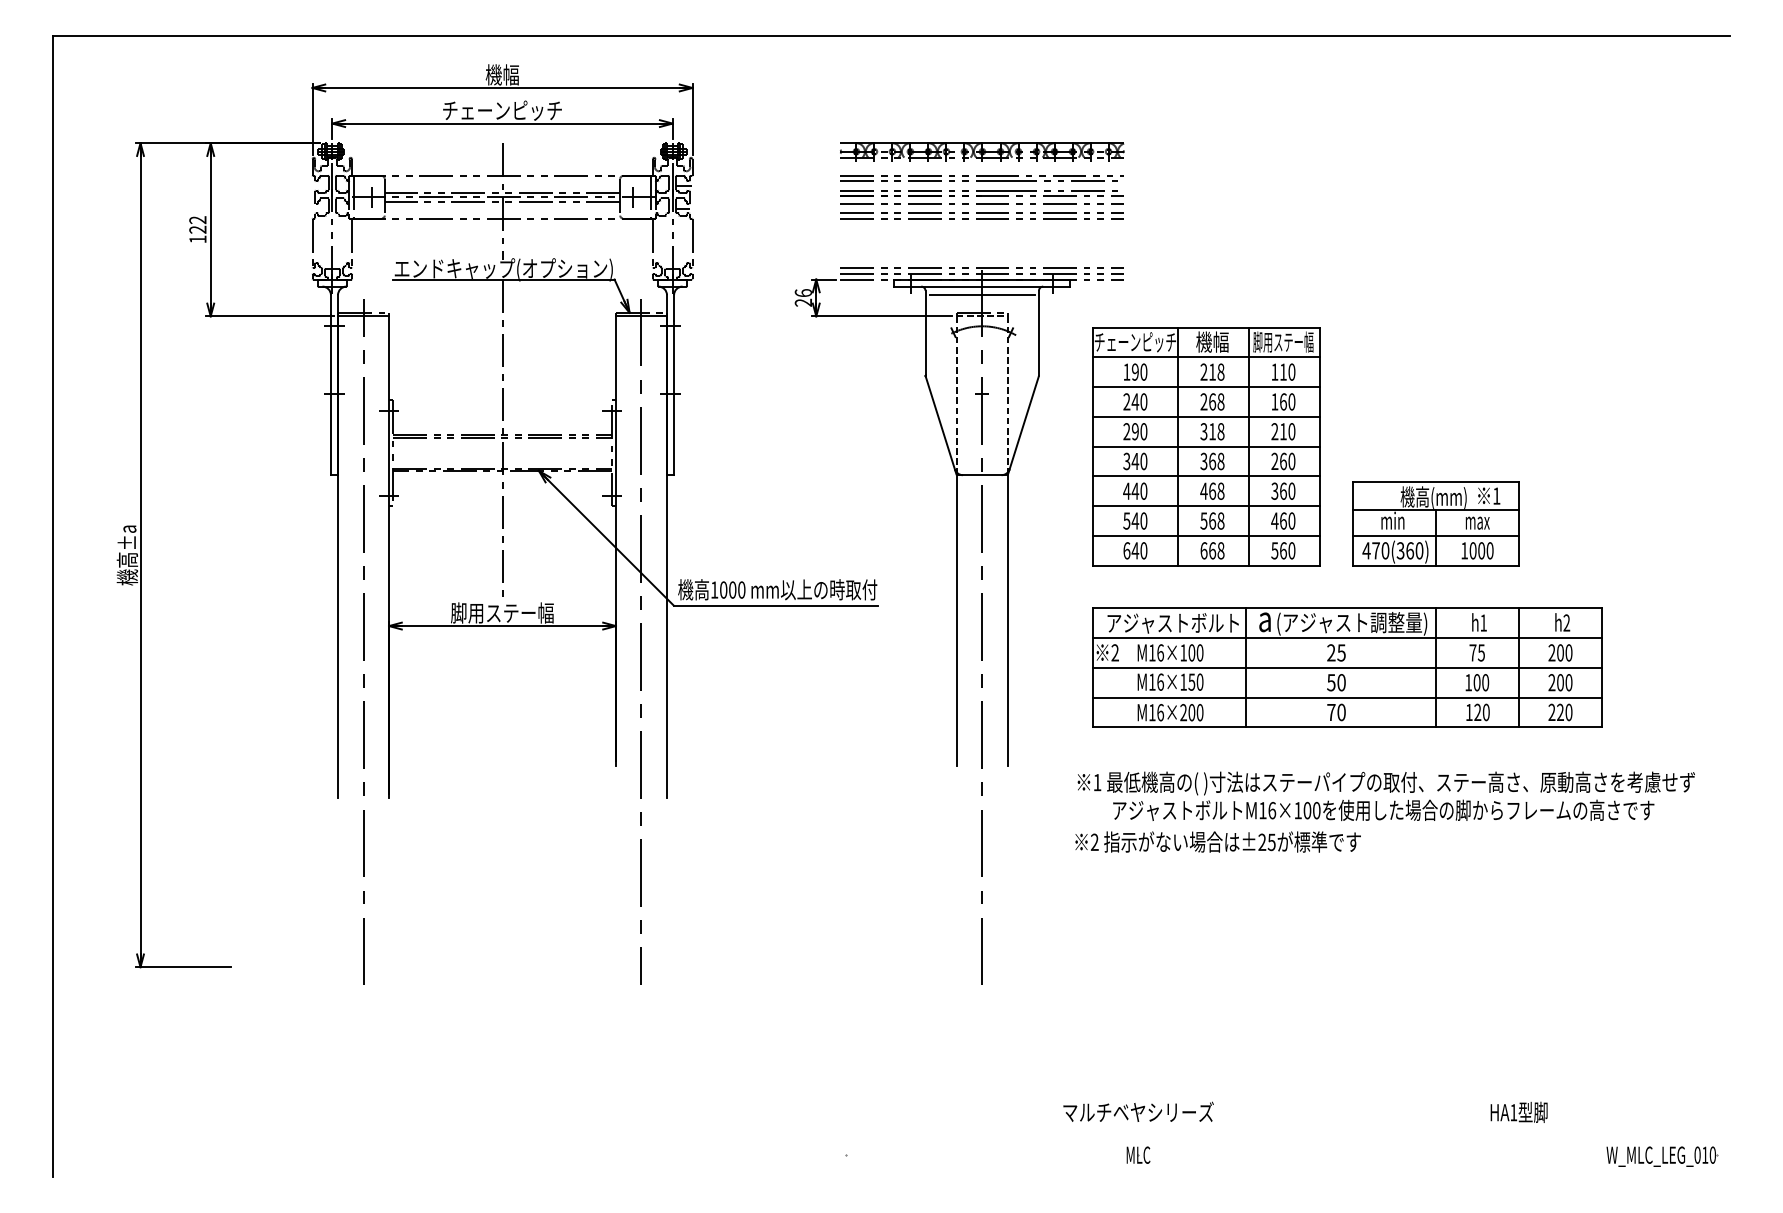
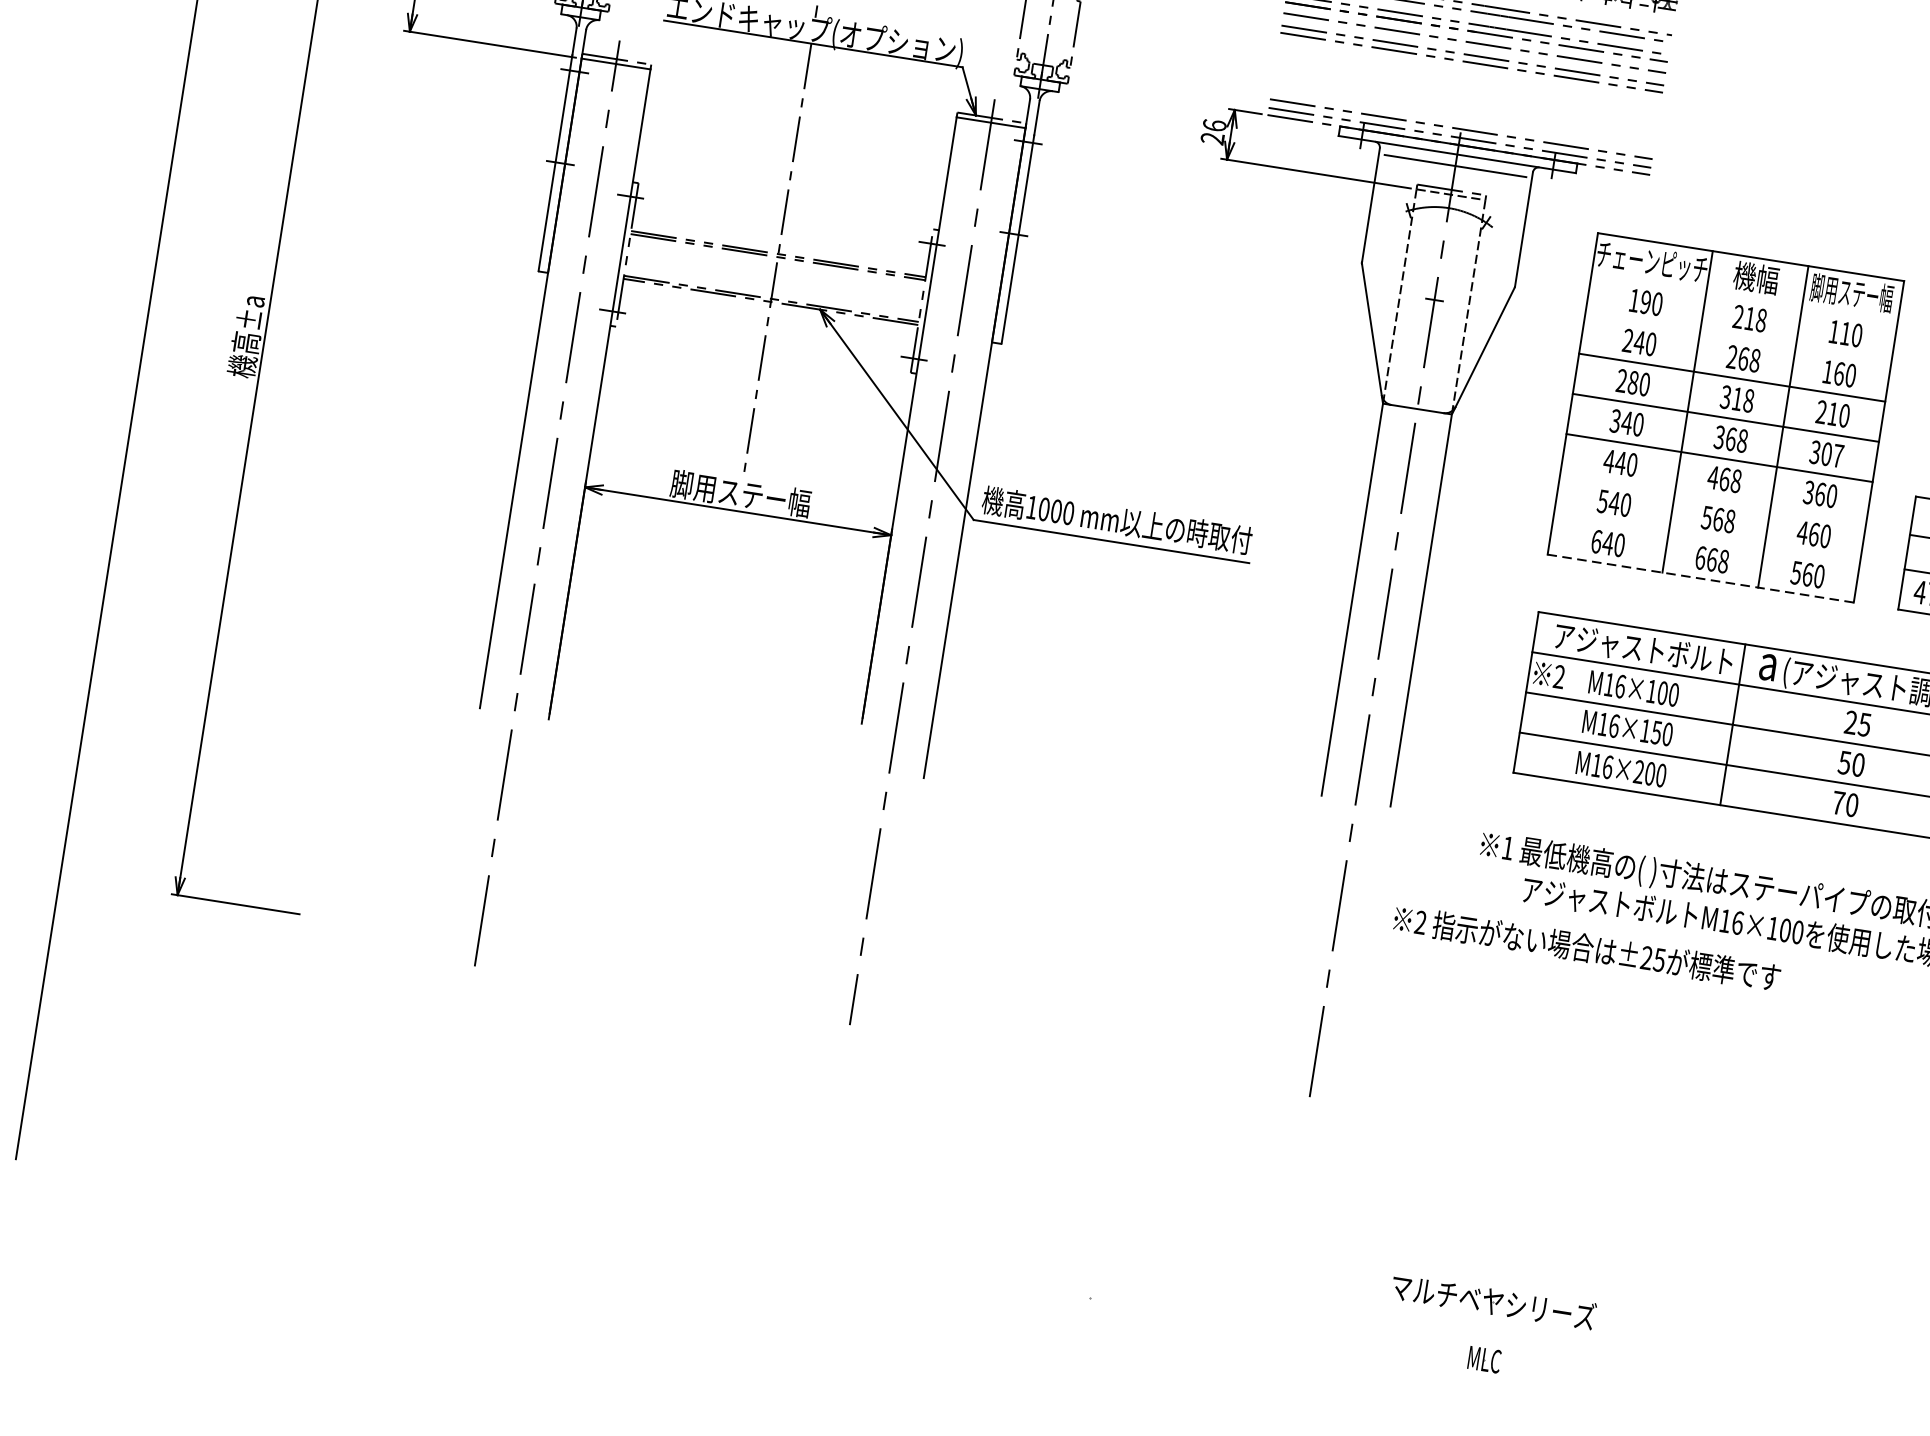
line: (1205, 357) -> (1743, 297), removed
line: (1205, 387) -> (1737, 337), removed
text: (1134, 431) -> (1632, 382), 290 -> 280
text: (1283, 461) -> (1826, 454), 260 -> 307
line: (1205, 506) -> (1712, 498), removed
line: (1205, 535) -> (1705, 537), removed
line: (1205, 565) -> (1699, 578), solid -> dashed
text: (1217, 841) -> (1586, 947), moved

